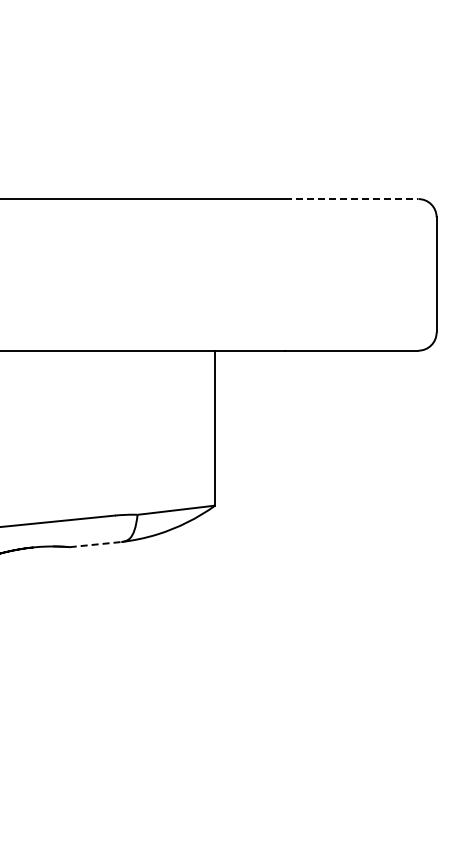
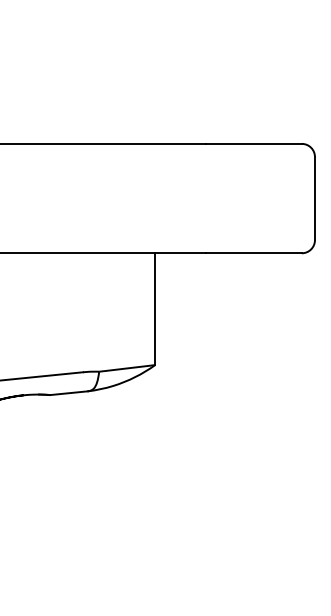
line: (351, 199) -> (253, 144), dashed -> solid
line: (96, 544) -> (69, 393), dashed -> solid

